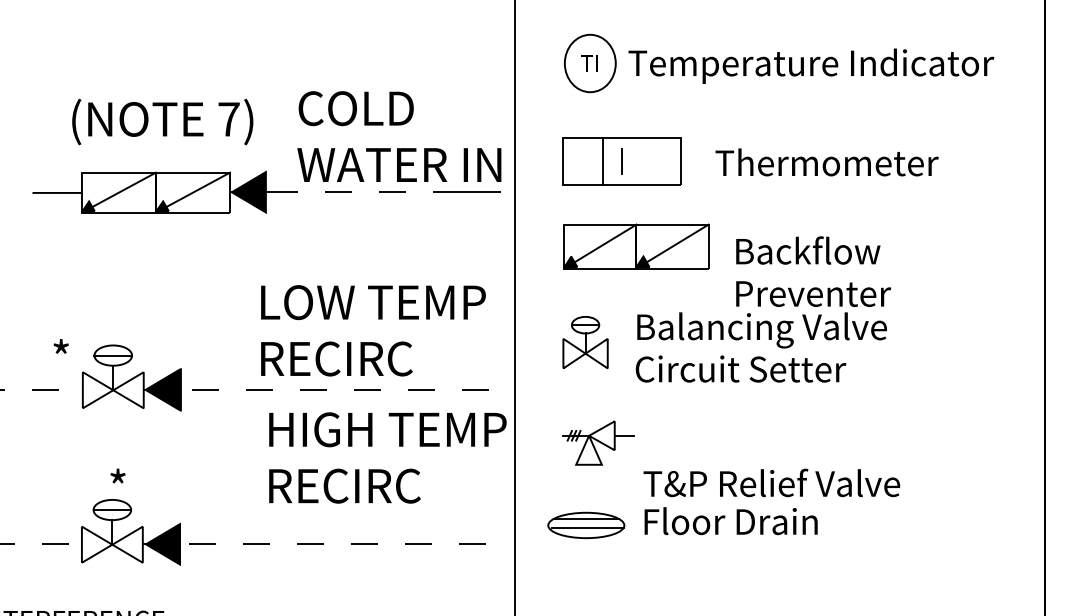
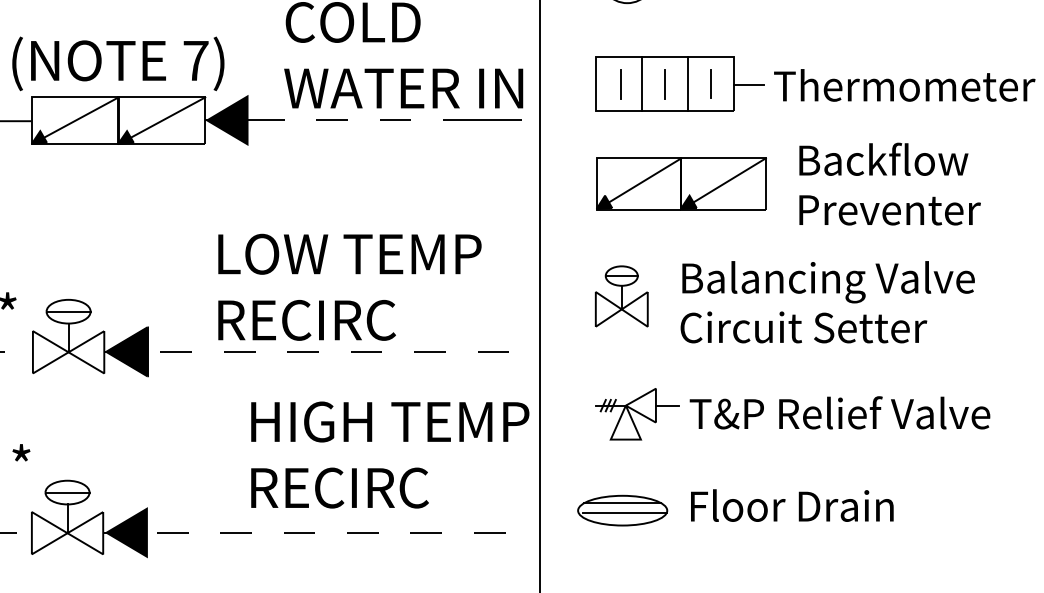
text: (162, 121) -> (118, 63), moved
line: (584, 161) -> (620, 84), added
line: (641, 161) -> (687, 84), added
line: (661, 161) -> (710, 84), added
line: (694, 162) -> (749, 85), added
text: (813, 271) -> (889, 183), moved
text: (373, 330) -> (349, 286), moved
text: (387, 457) -> (389, 454), moved
text: (117, 475) -> (20, 452), moved
text: (771, 482) -> (839, 412), moved

